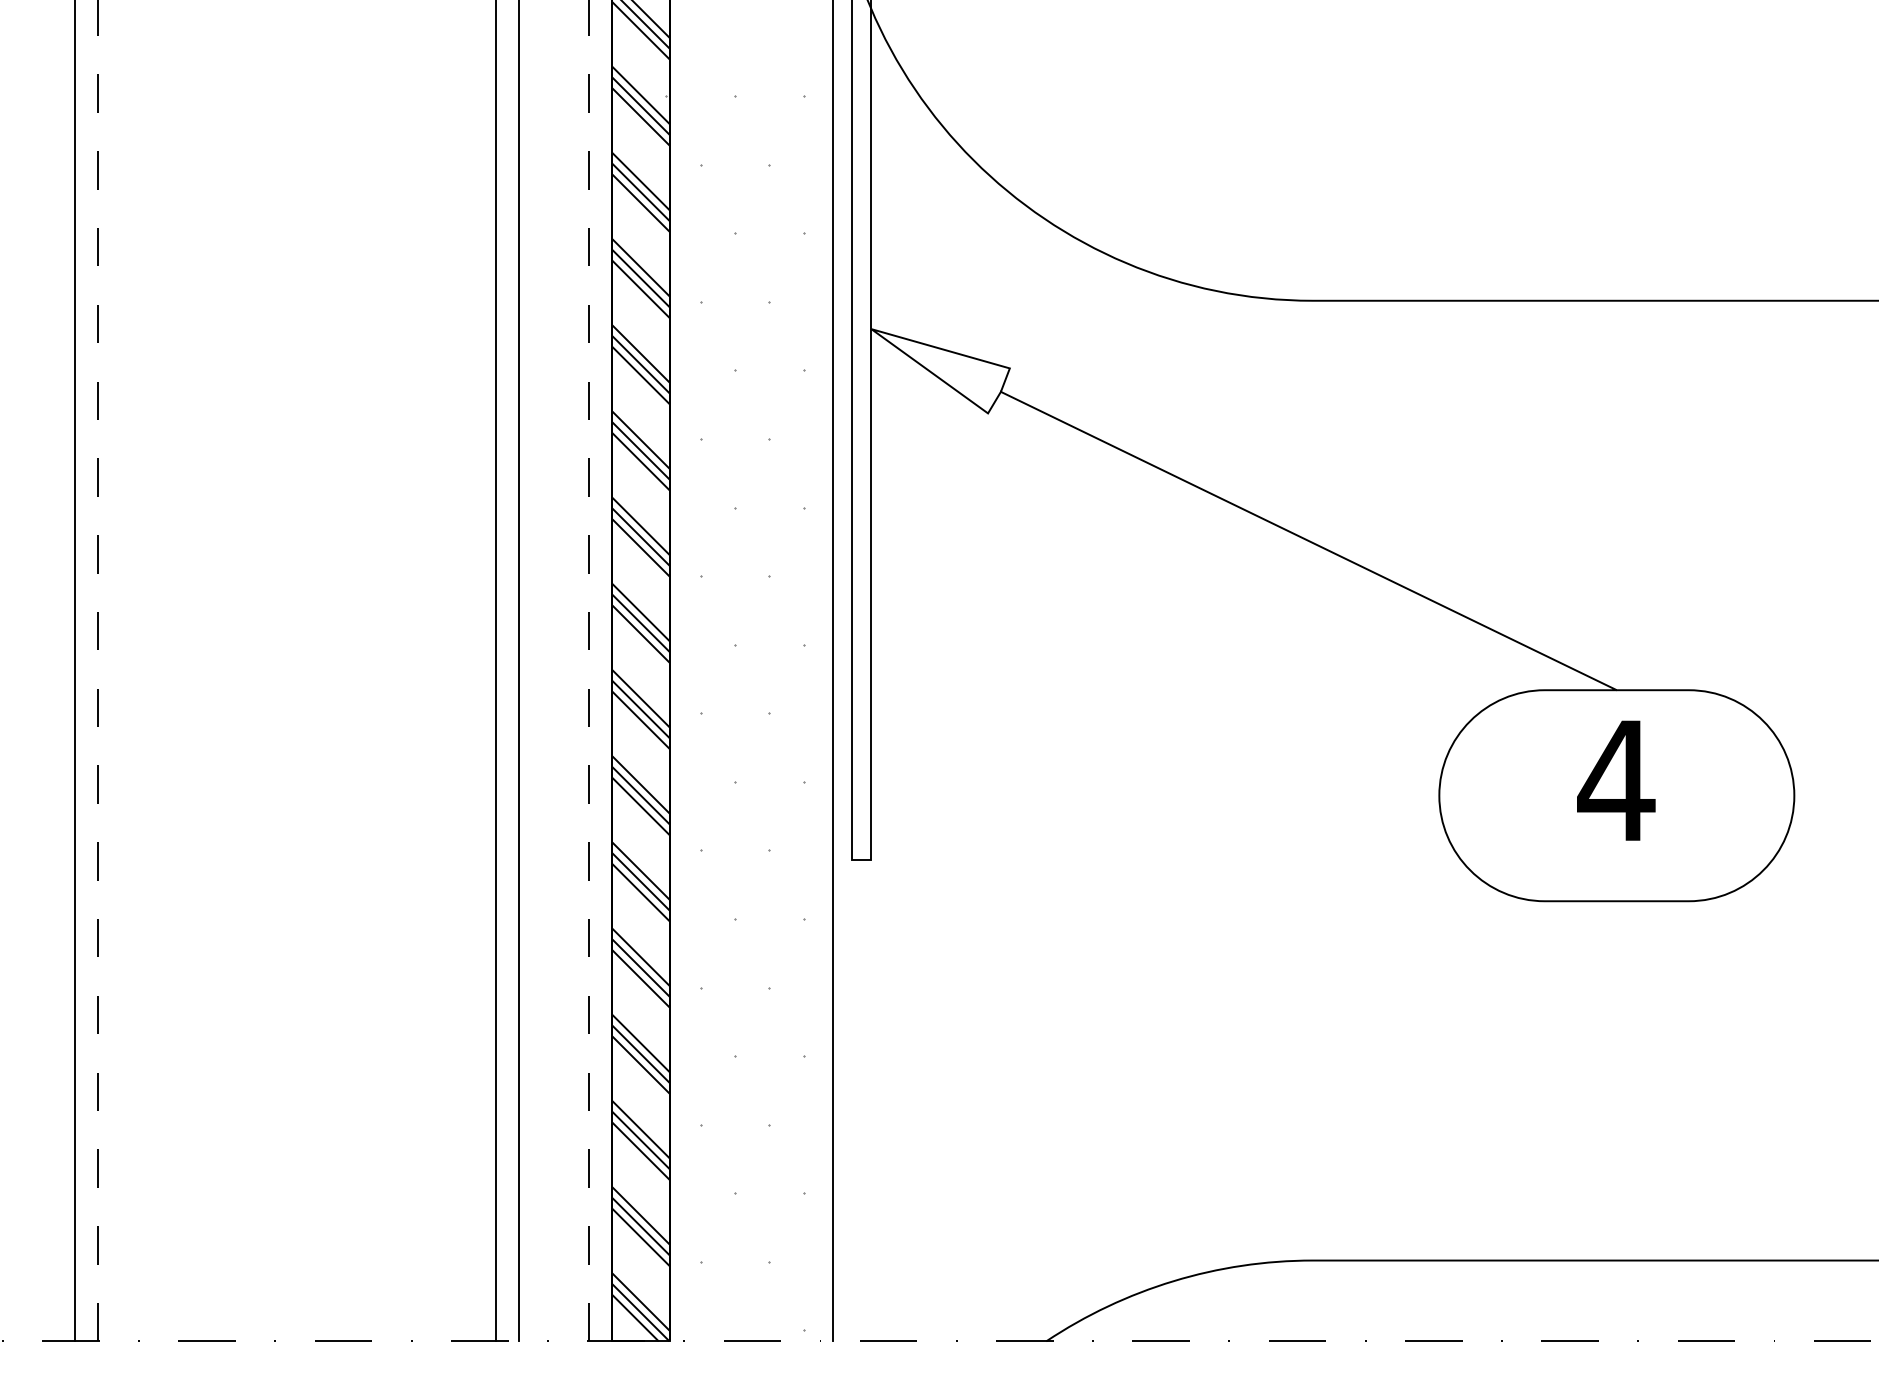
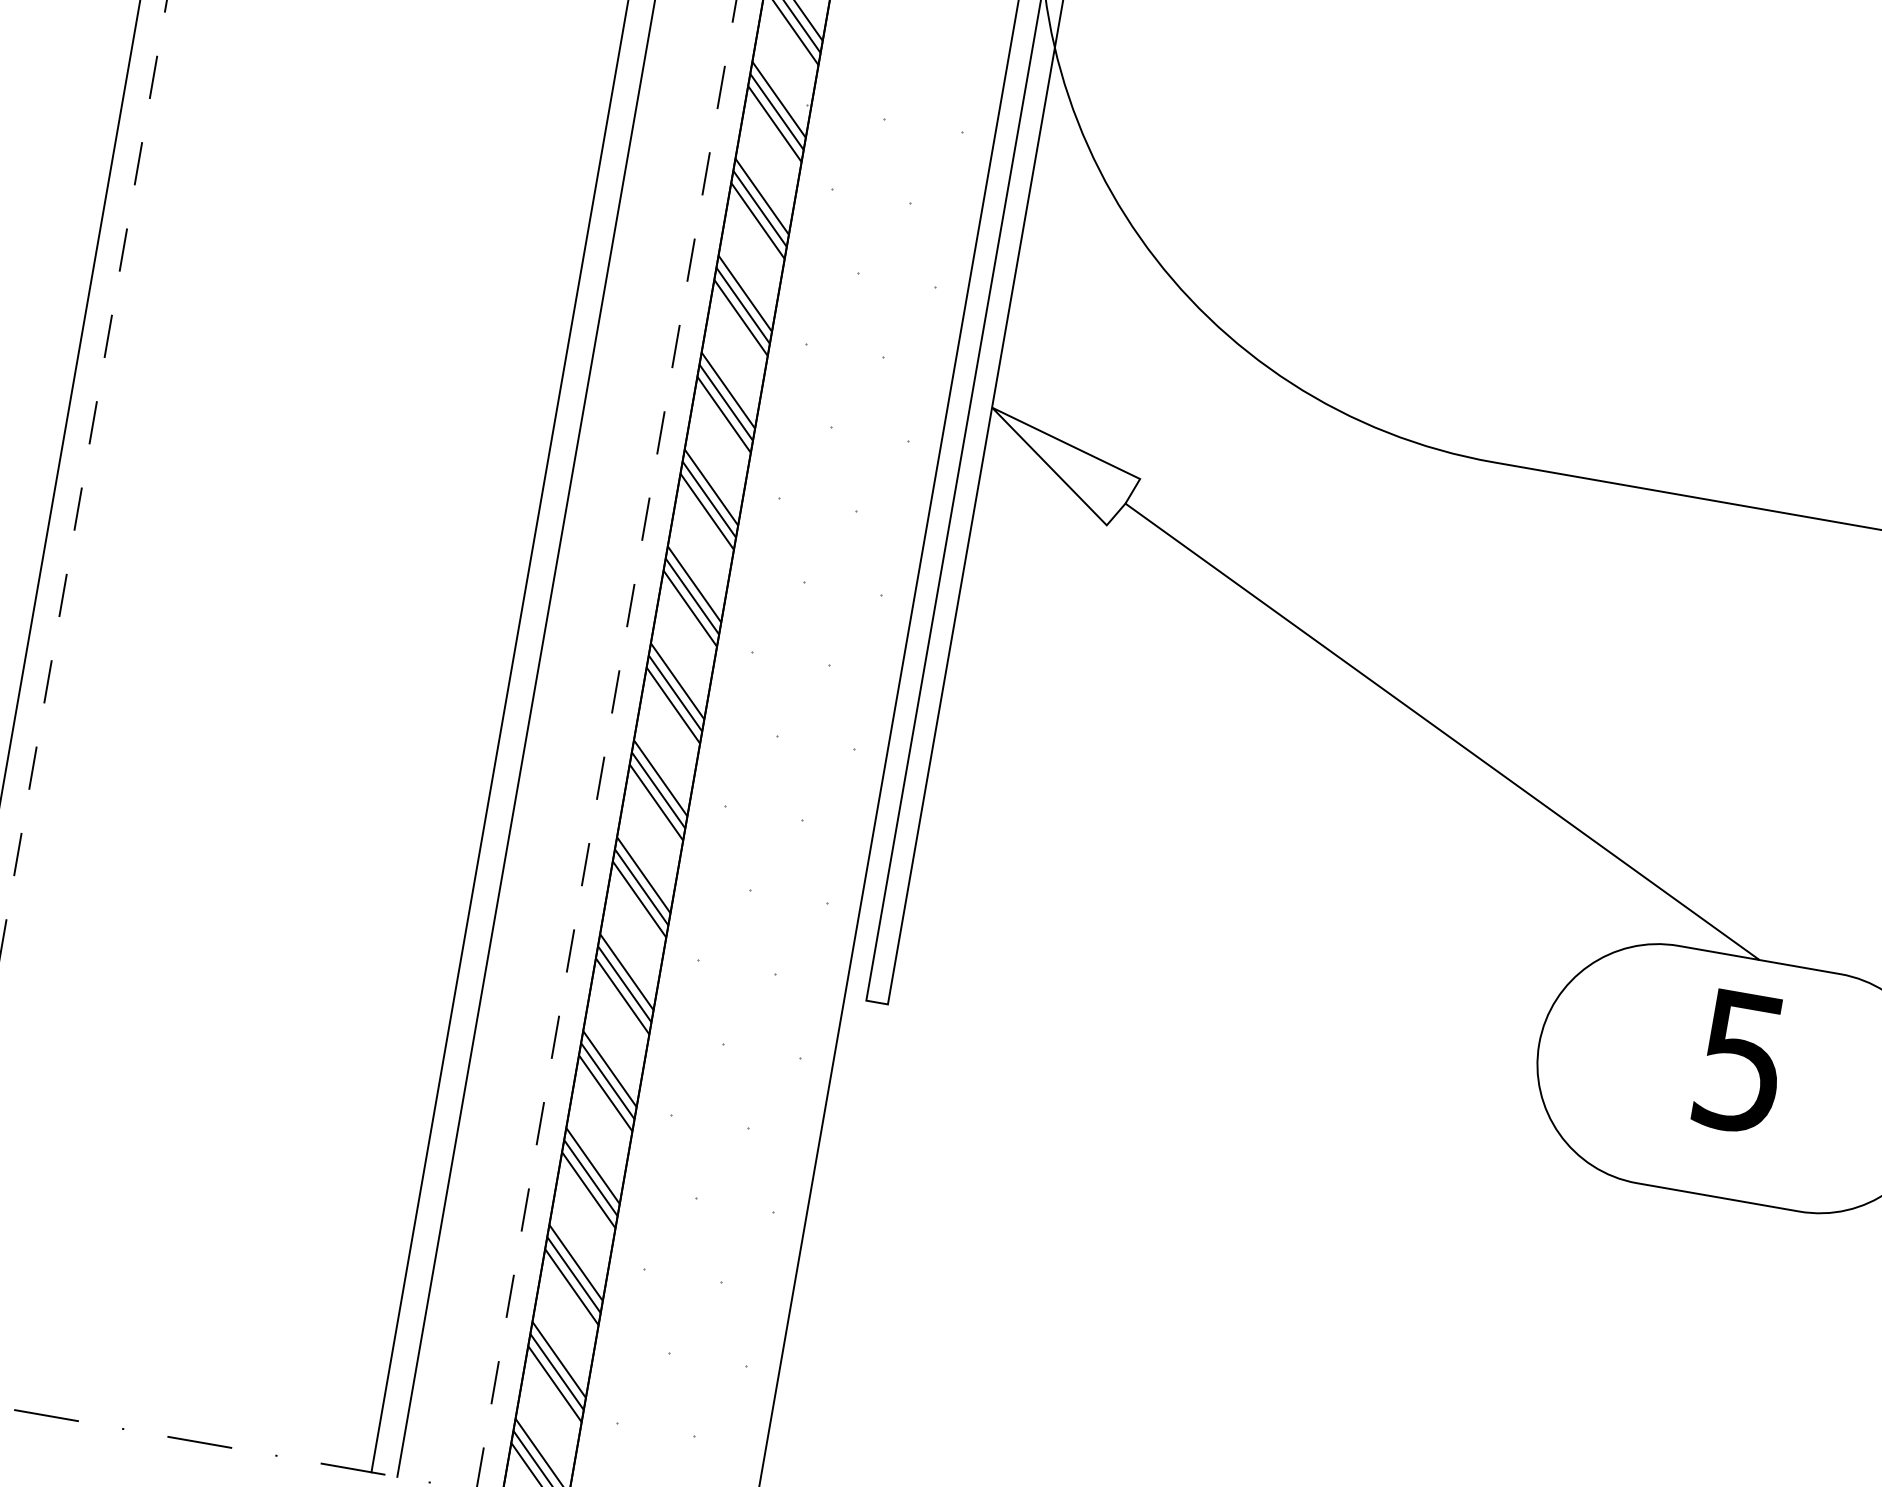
text: (1616, 781) -> (1741, 1062), 4 -> 5

